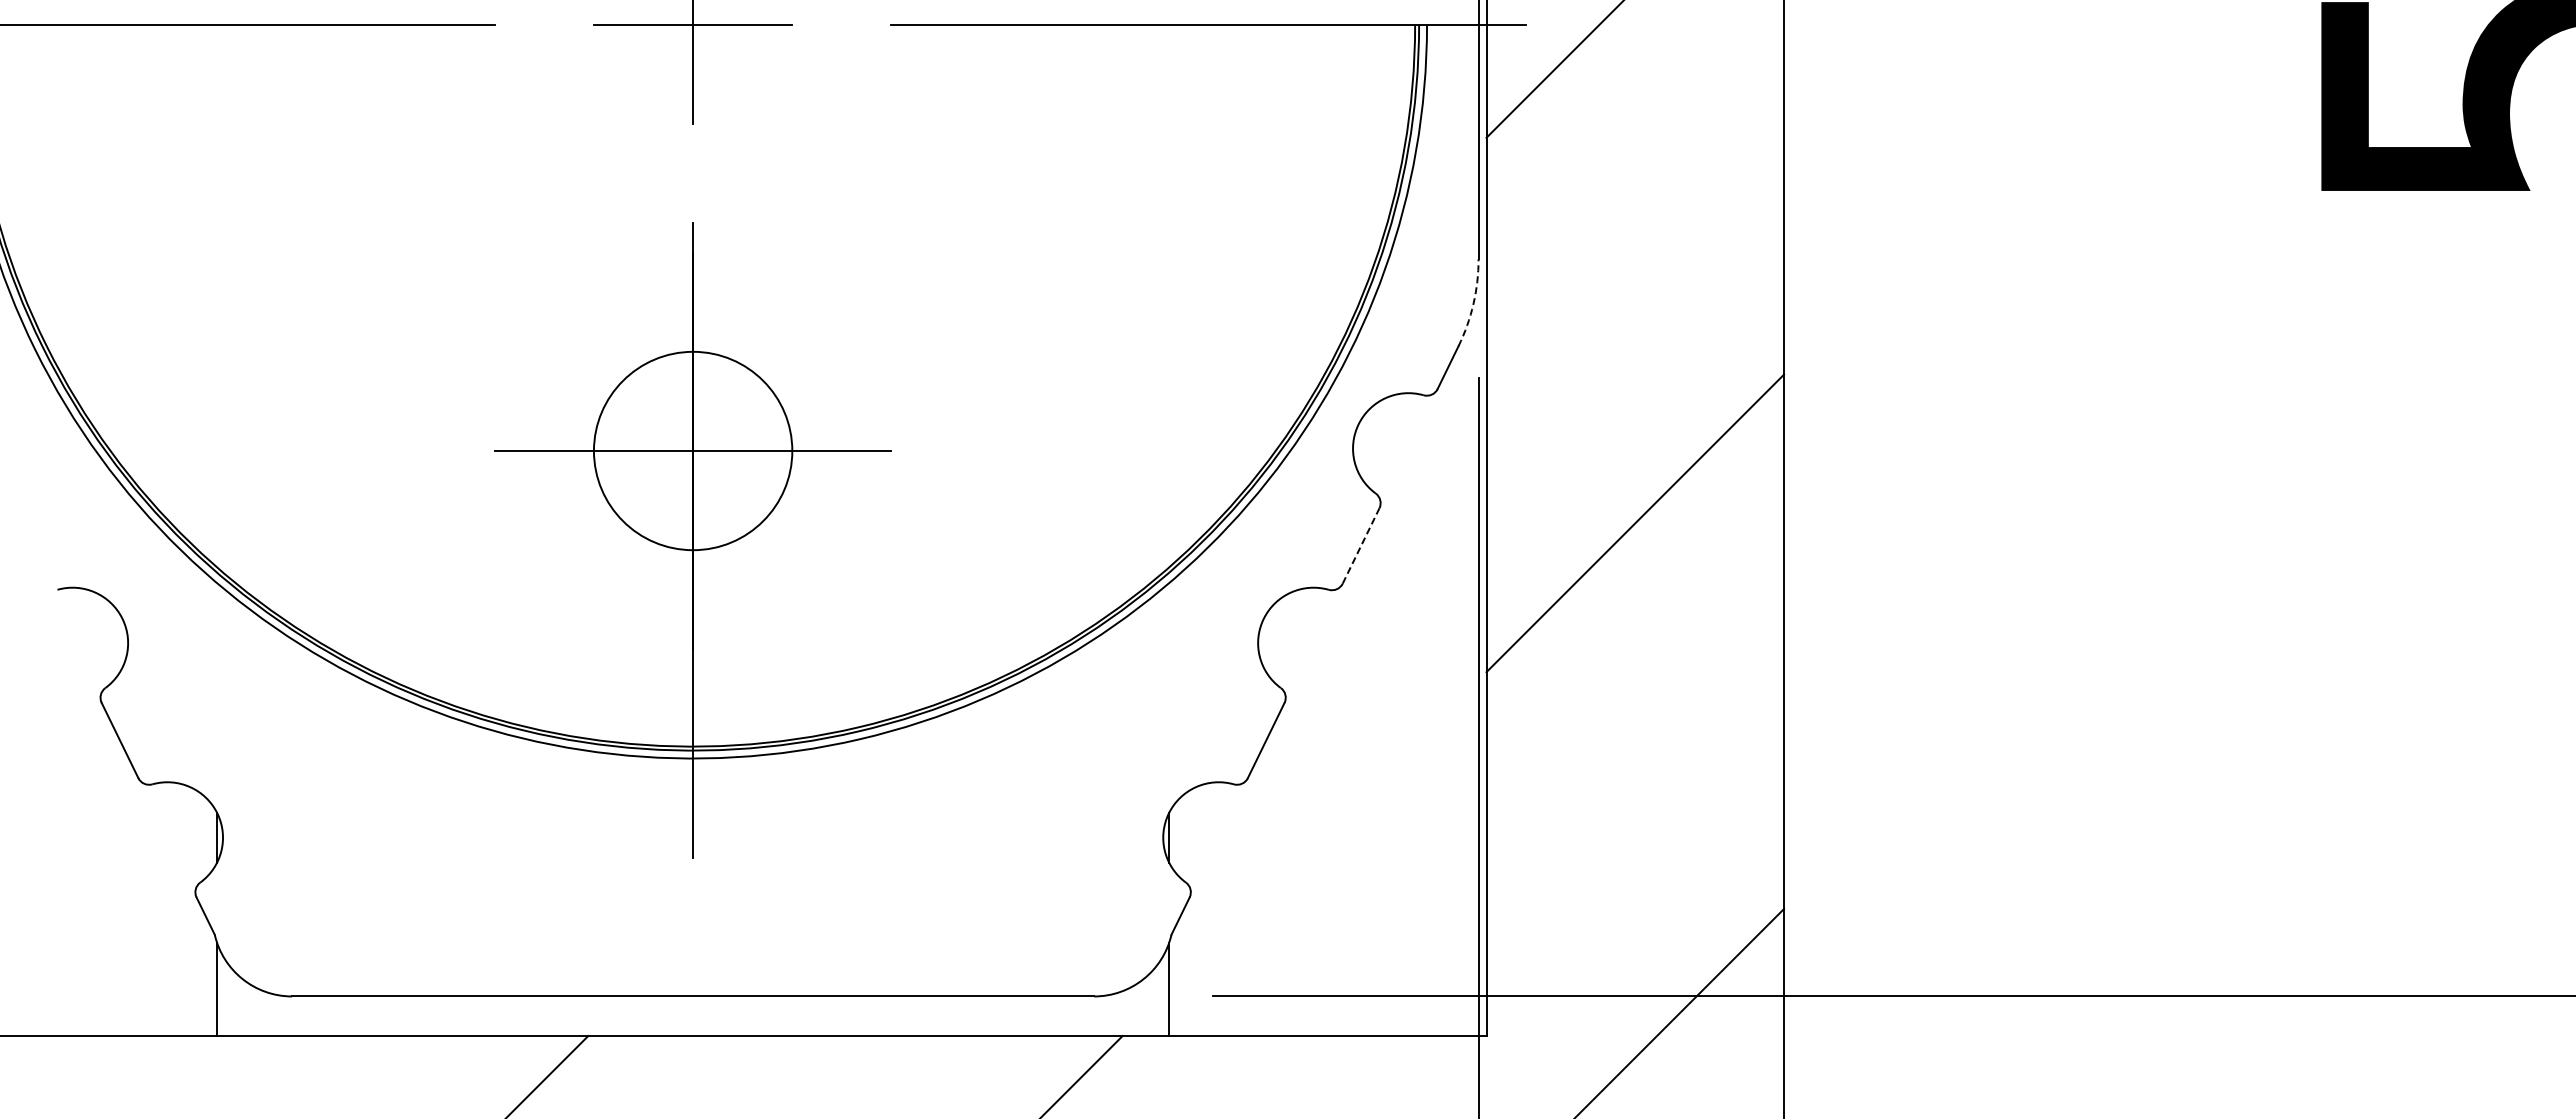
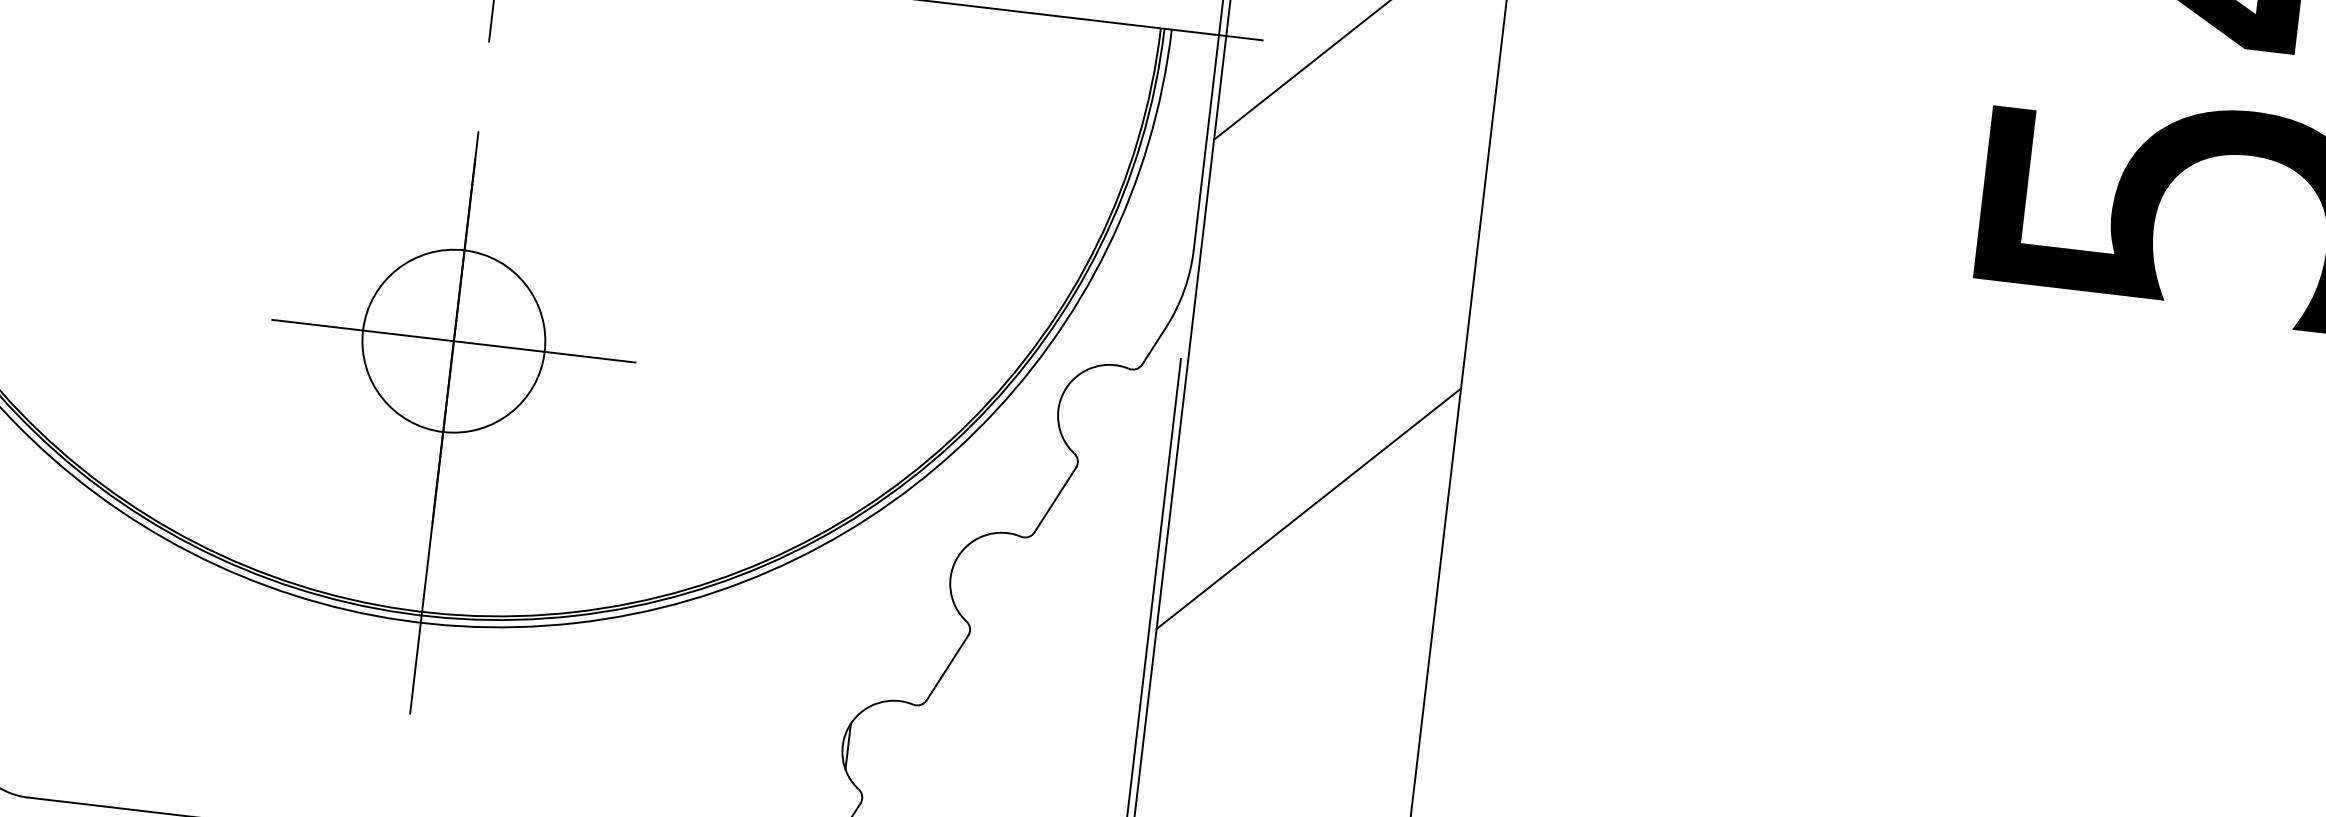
arc: (1473, 303) -> (1184, 290), dashed -> solid
line: (1361, 545) -> (1055, 499), dashed -> solid

